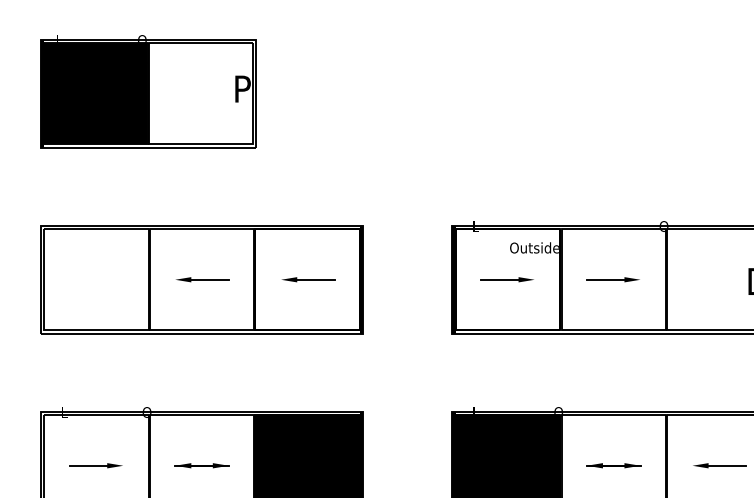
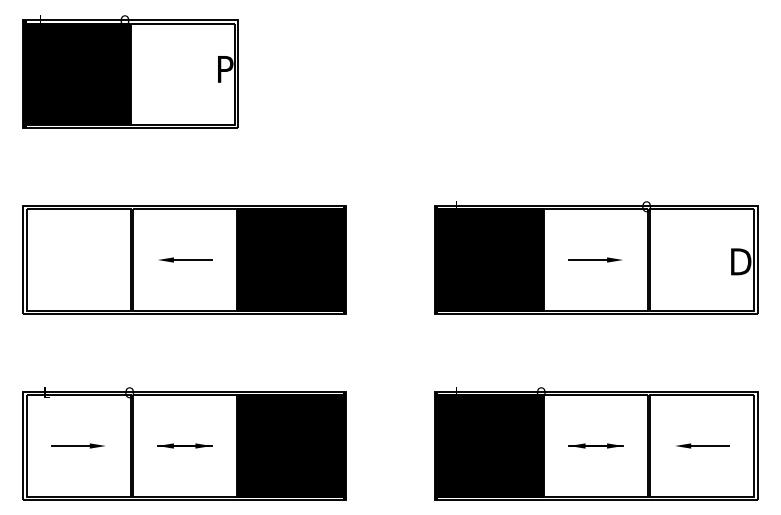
fill: (306, 279) -> (289, 259), added
fill: (507, 279) -> (490, 259), added

